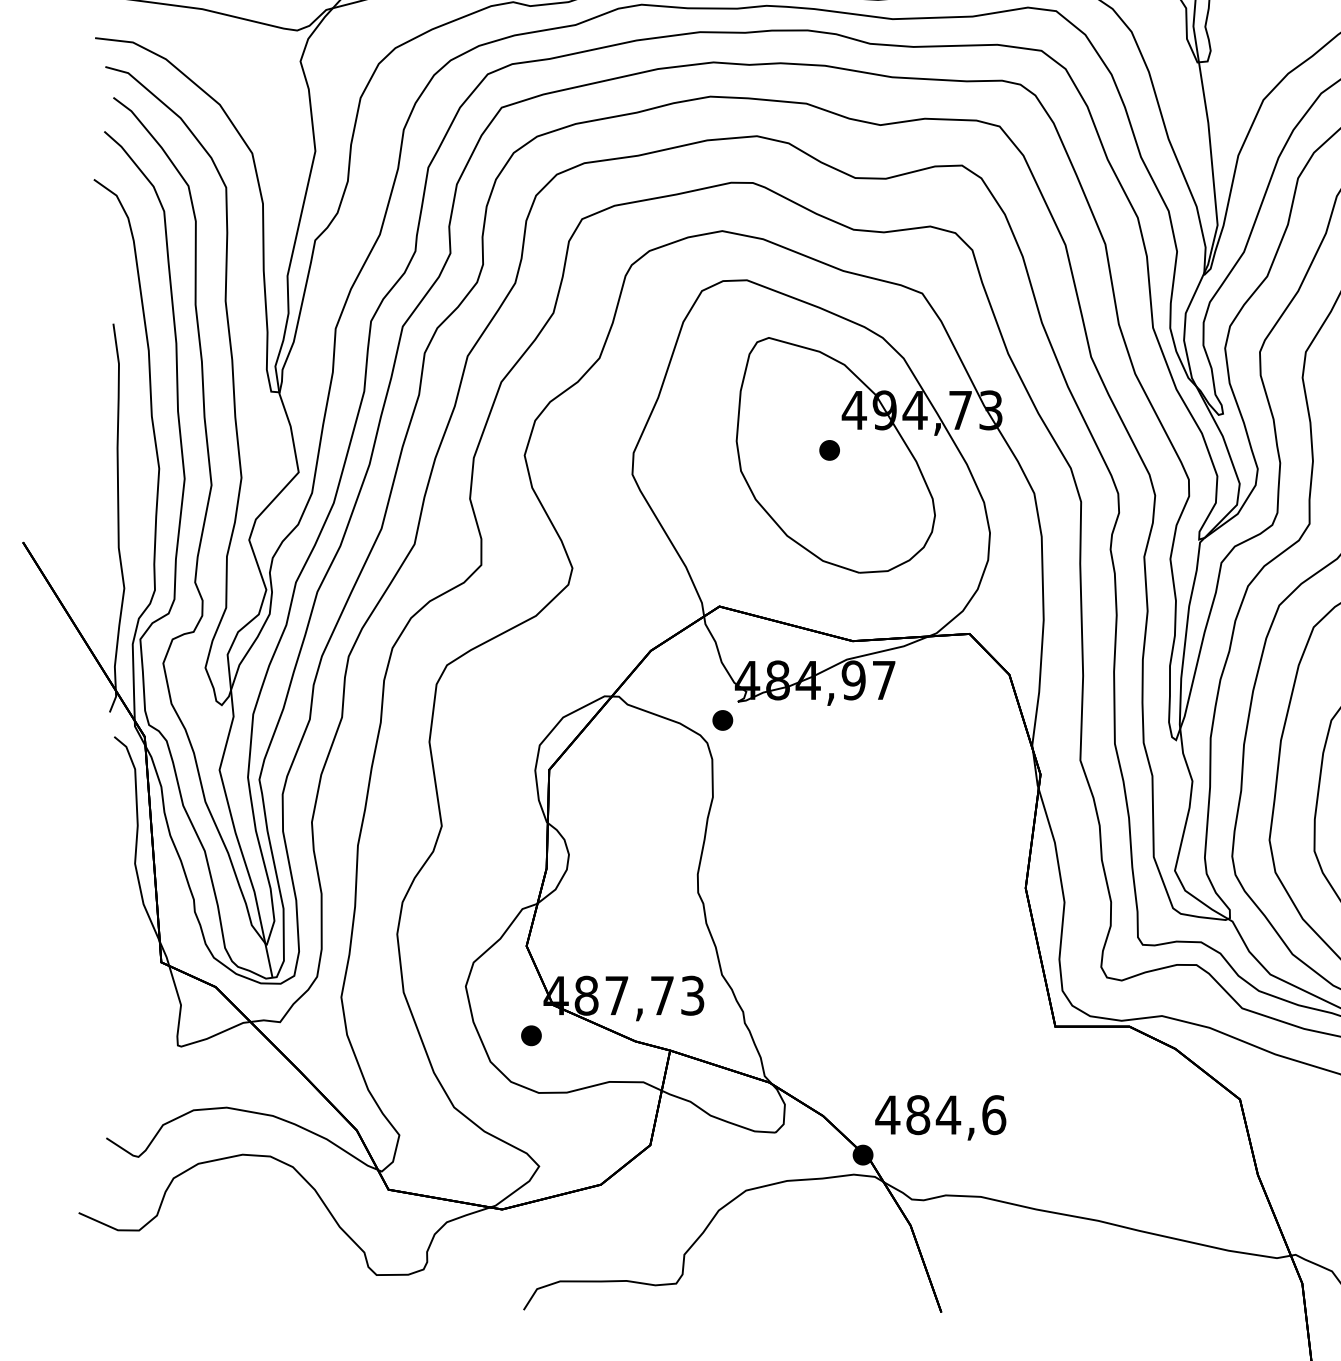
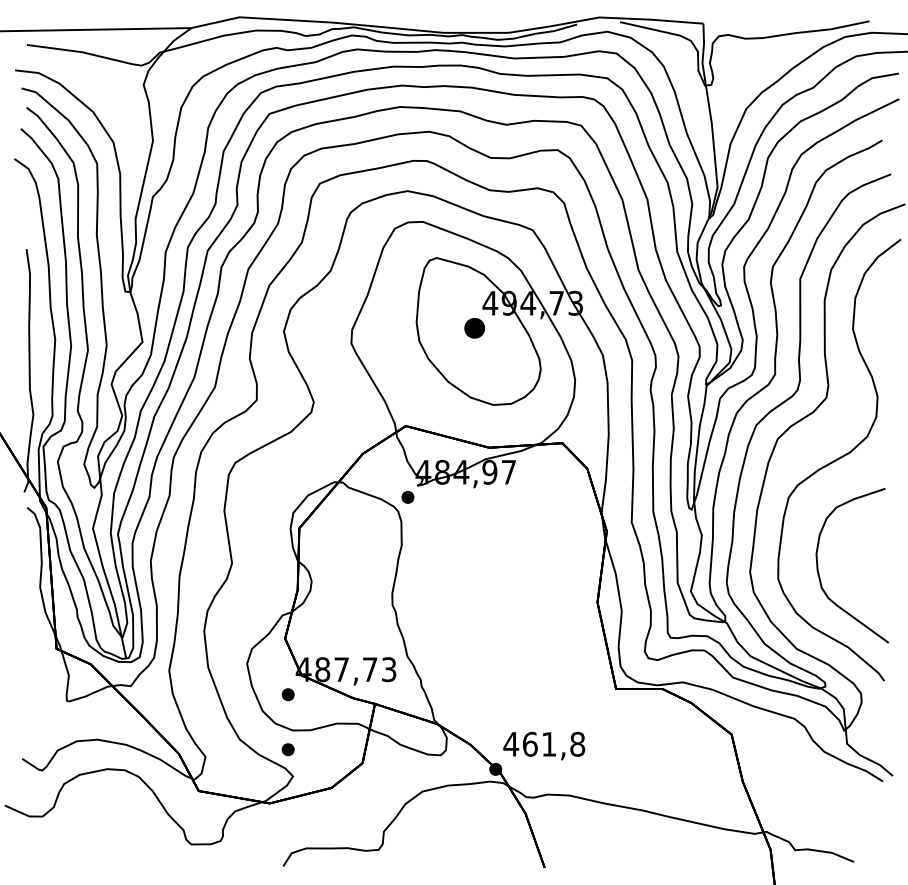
part: (829, 450) -> (474, 328), size x1.6
text: (955, 1113) -> (553, 743), 484,6 -> 461,8
part: (530, 1123) -> (287, 749), added

